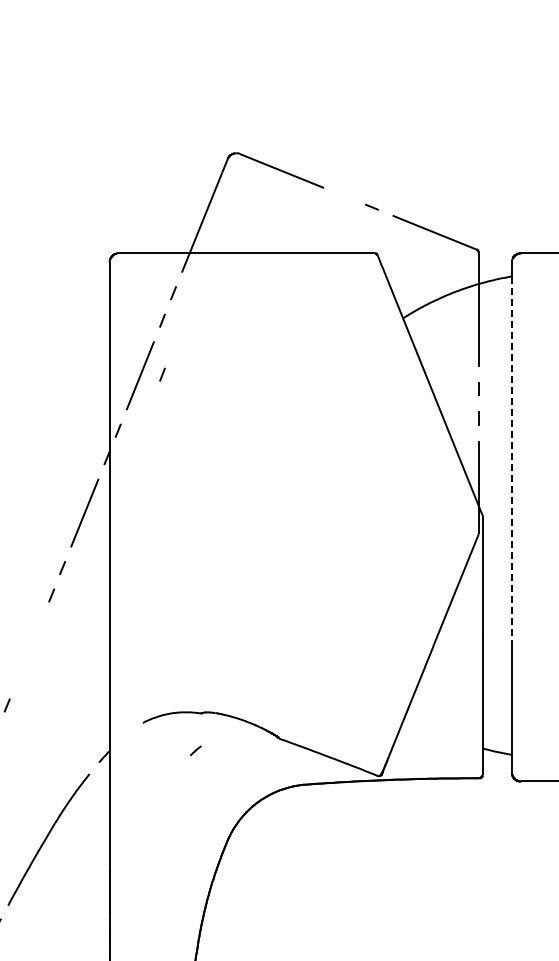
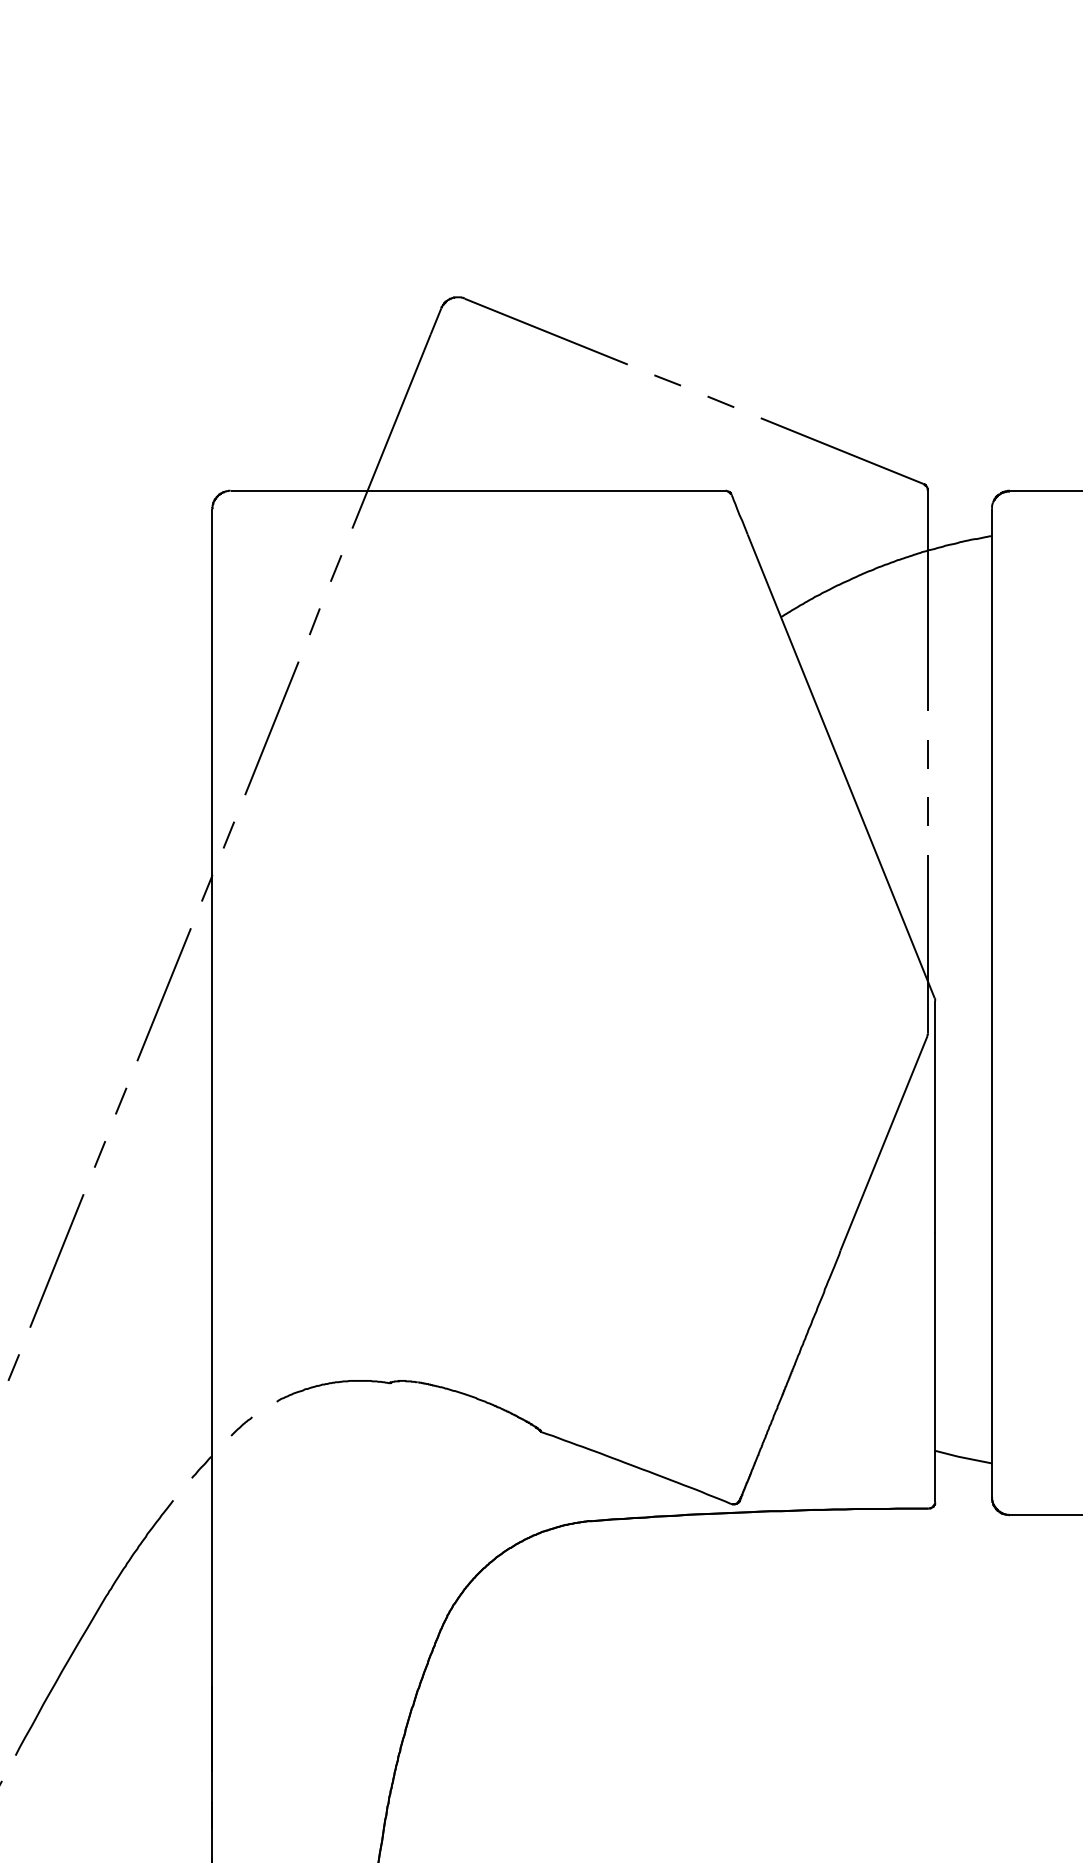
line: (344, 195) -> (667, 379), added
line: (162, 374) -> (314, 726), removed
line: (511, 458) -> (991, 888), dashed -> solid
line: (29, 649) -> (56, 1259), added
line: (195, 750) -> (241, 1425), moved

